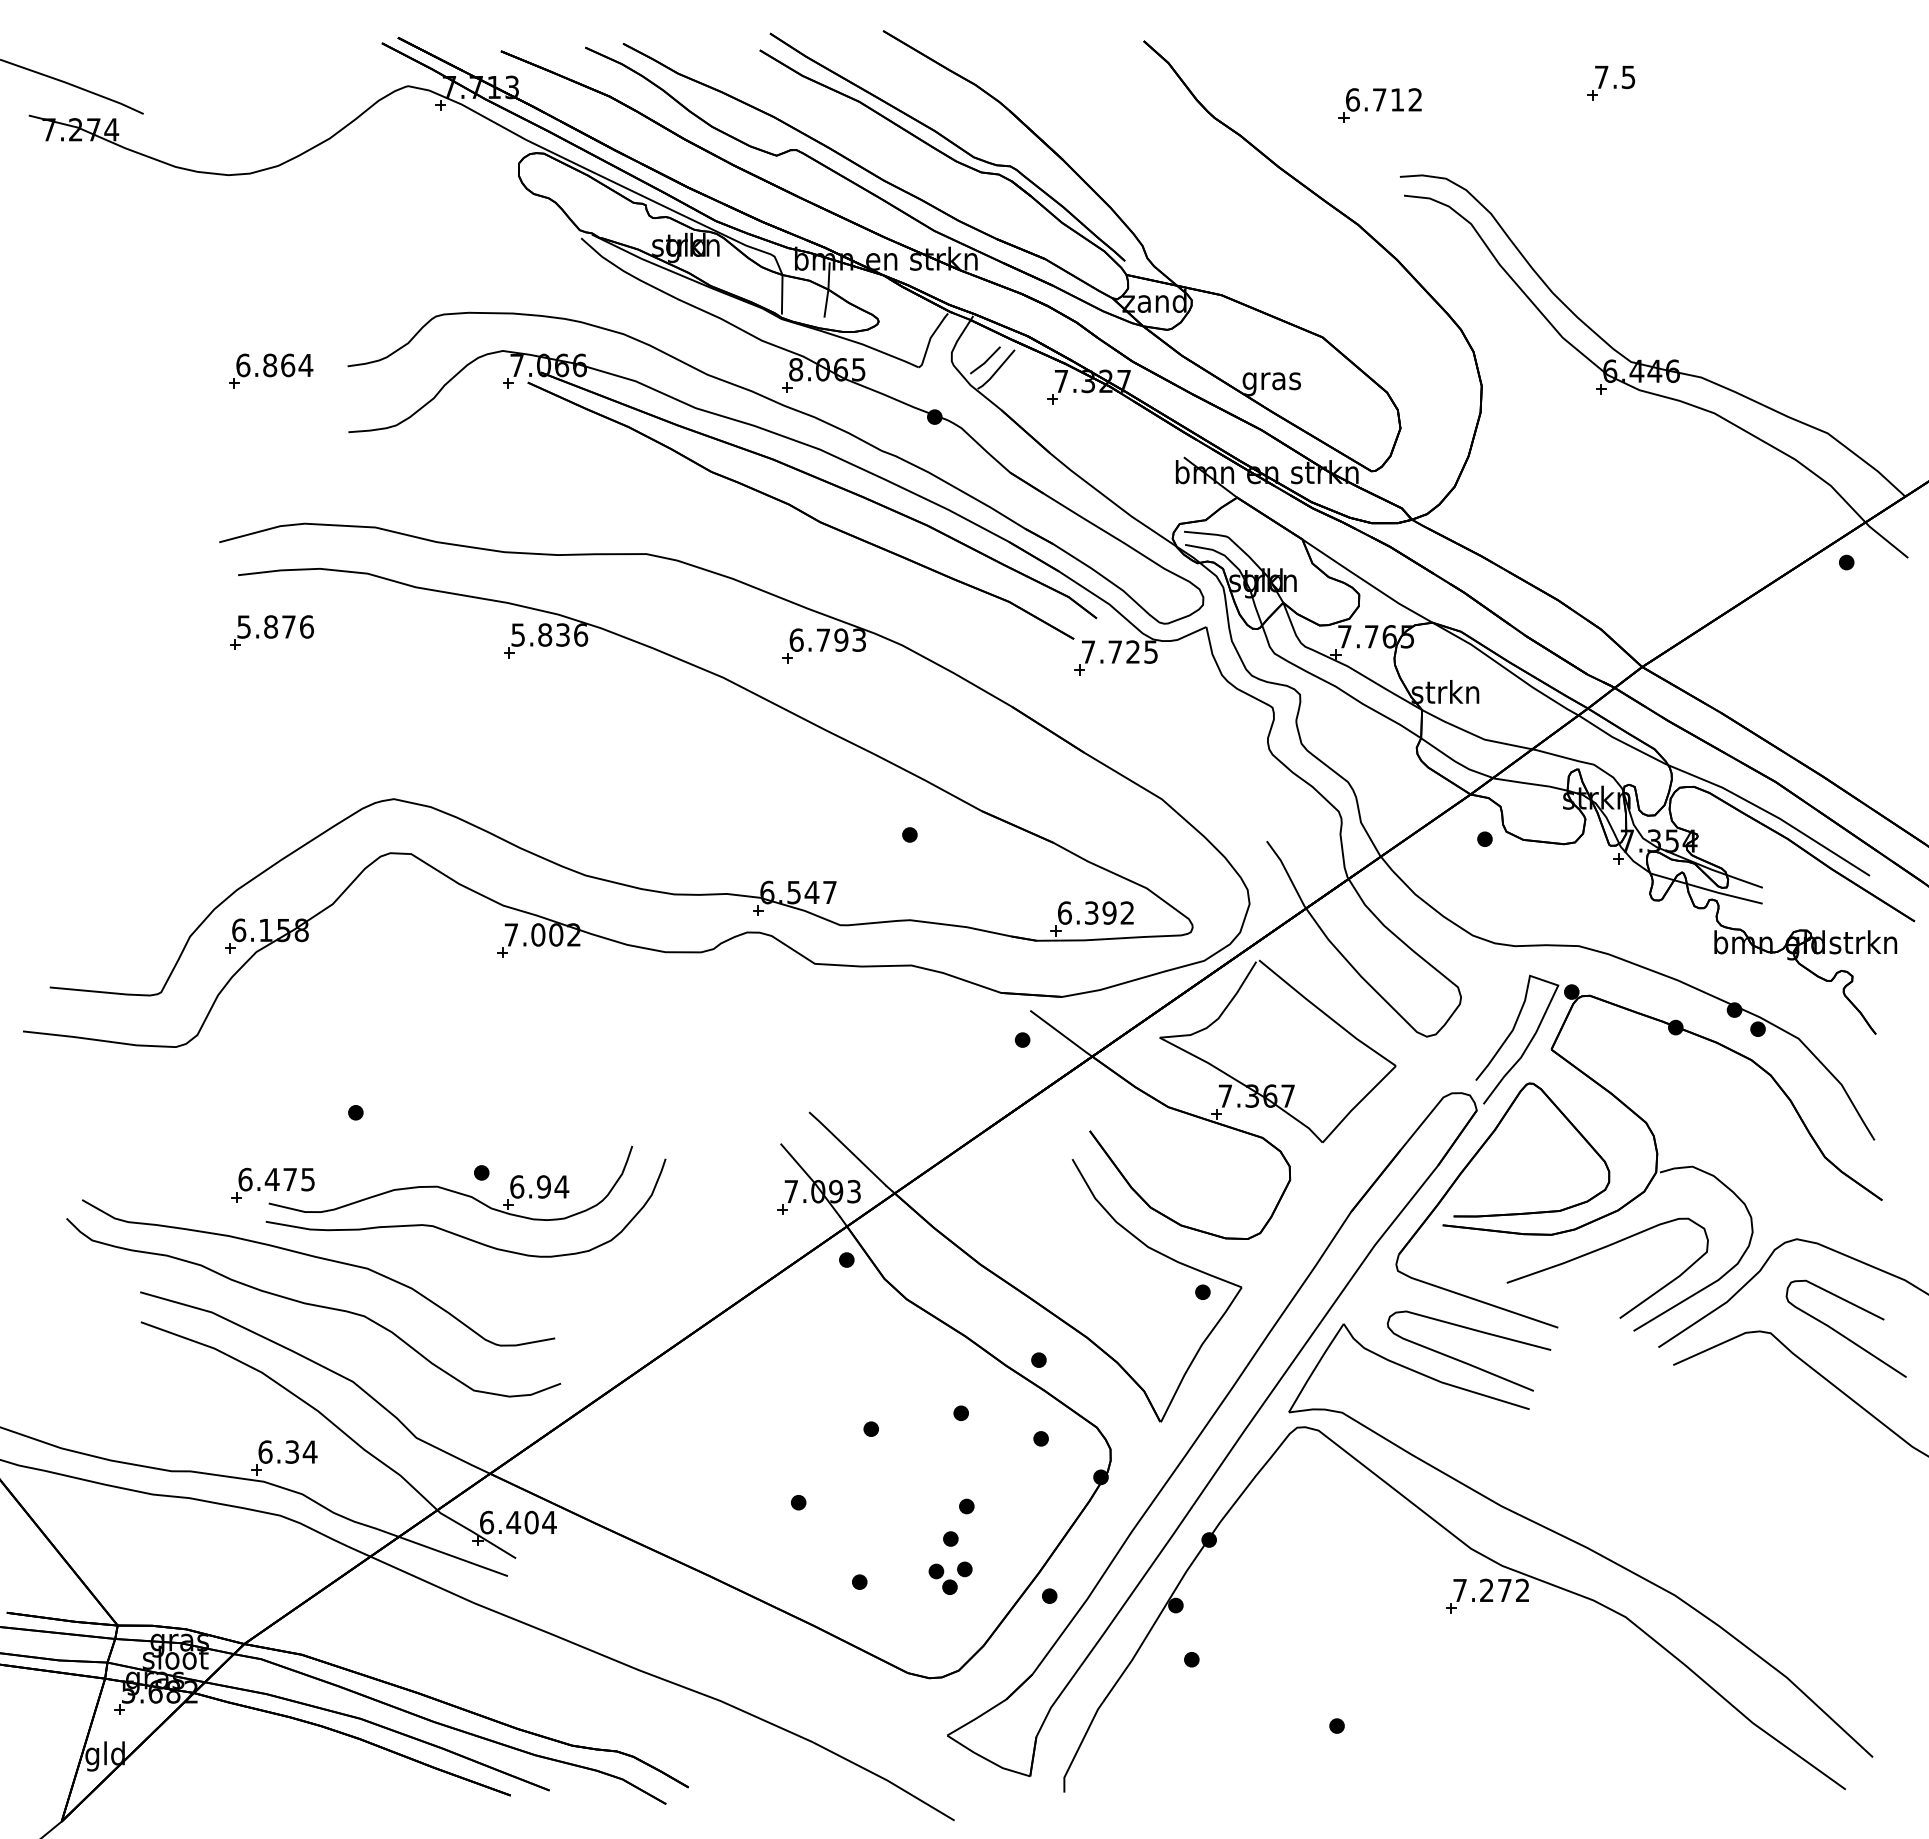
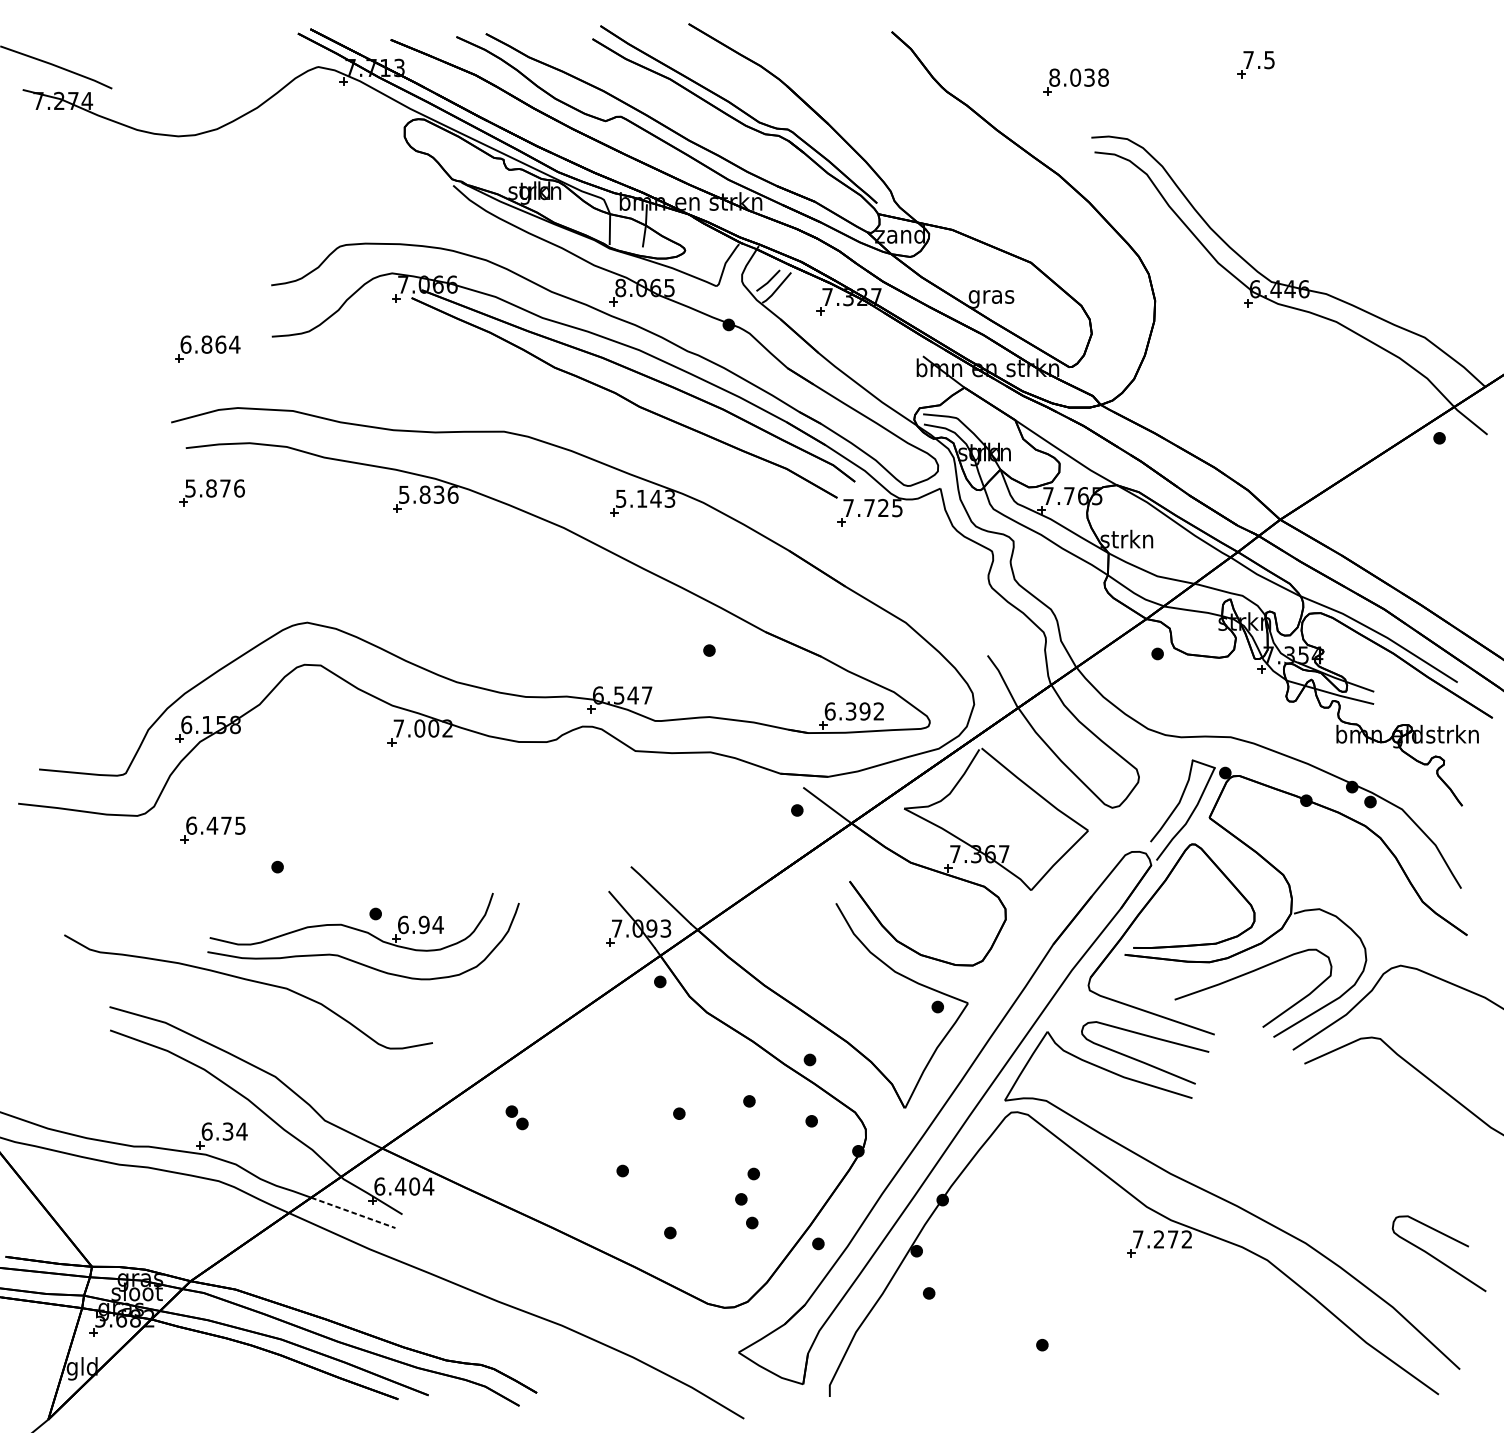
text: (1383, 99) -> (1078, 77), 6.712 -> 8.038
part: (271, 370) -> (207, 348), moved
text: (818, 639) -> (638, 498), 6.793 -> 5.143
part: (272, 1184) -> (212, 829), moved
curve: (314, 1306) -> (245, 1018), removed
curve: (1841, 1333) -> (1435, 1257), moved
line: (453, 1556) -> (353, 1212), solid -> dashed
part: (942, 1578) -> (516, 1117), moved

